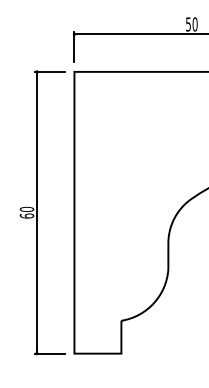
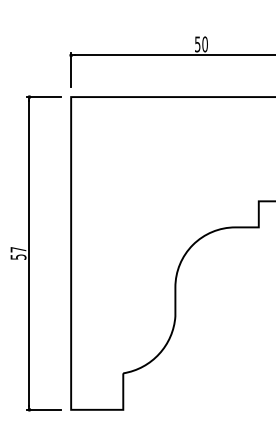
text: (27, 211) -> (18, 252), 60 -> 57

